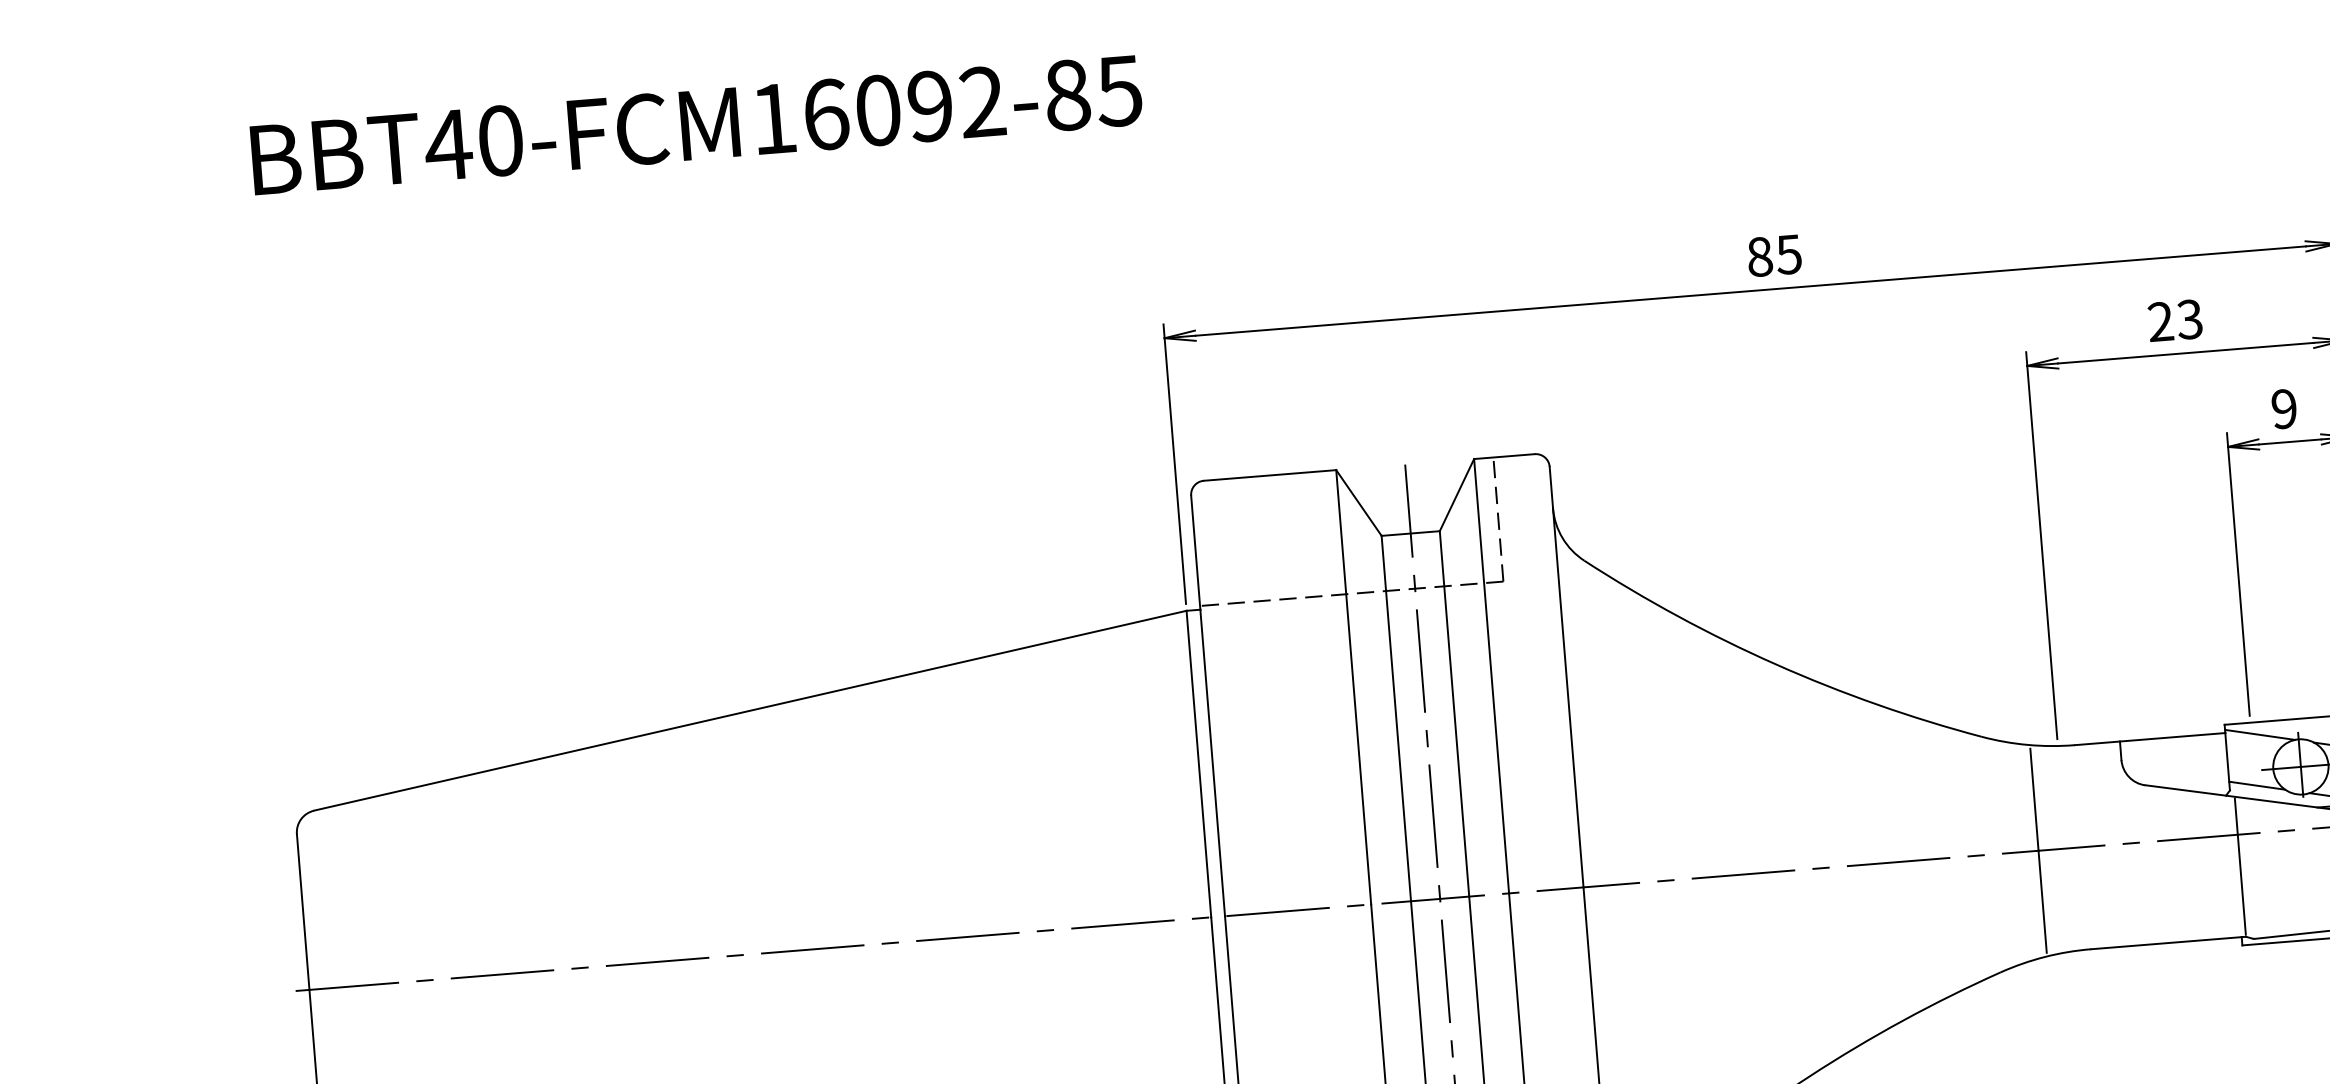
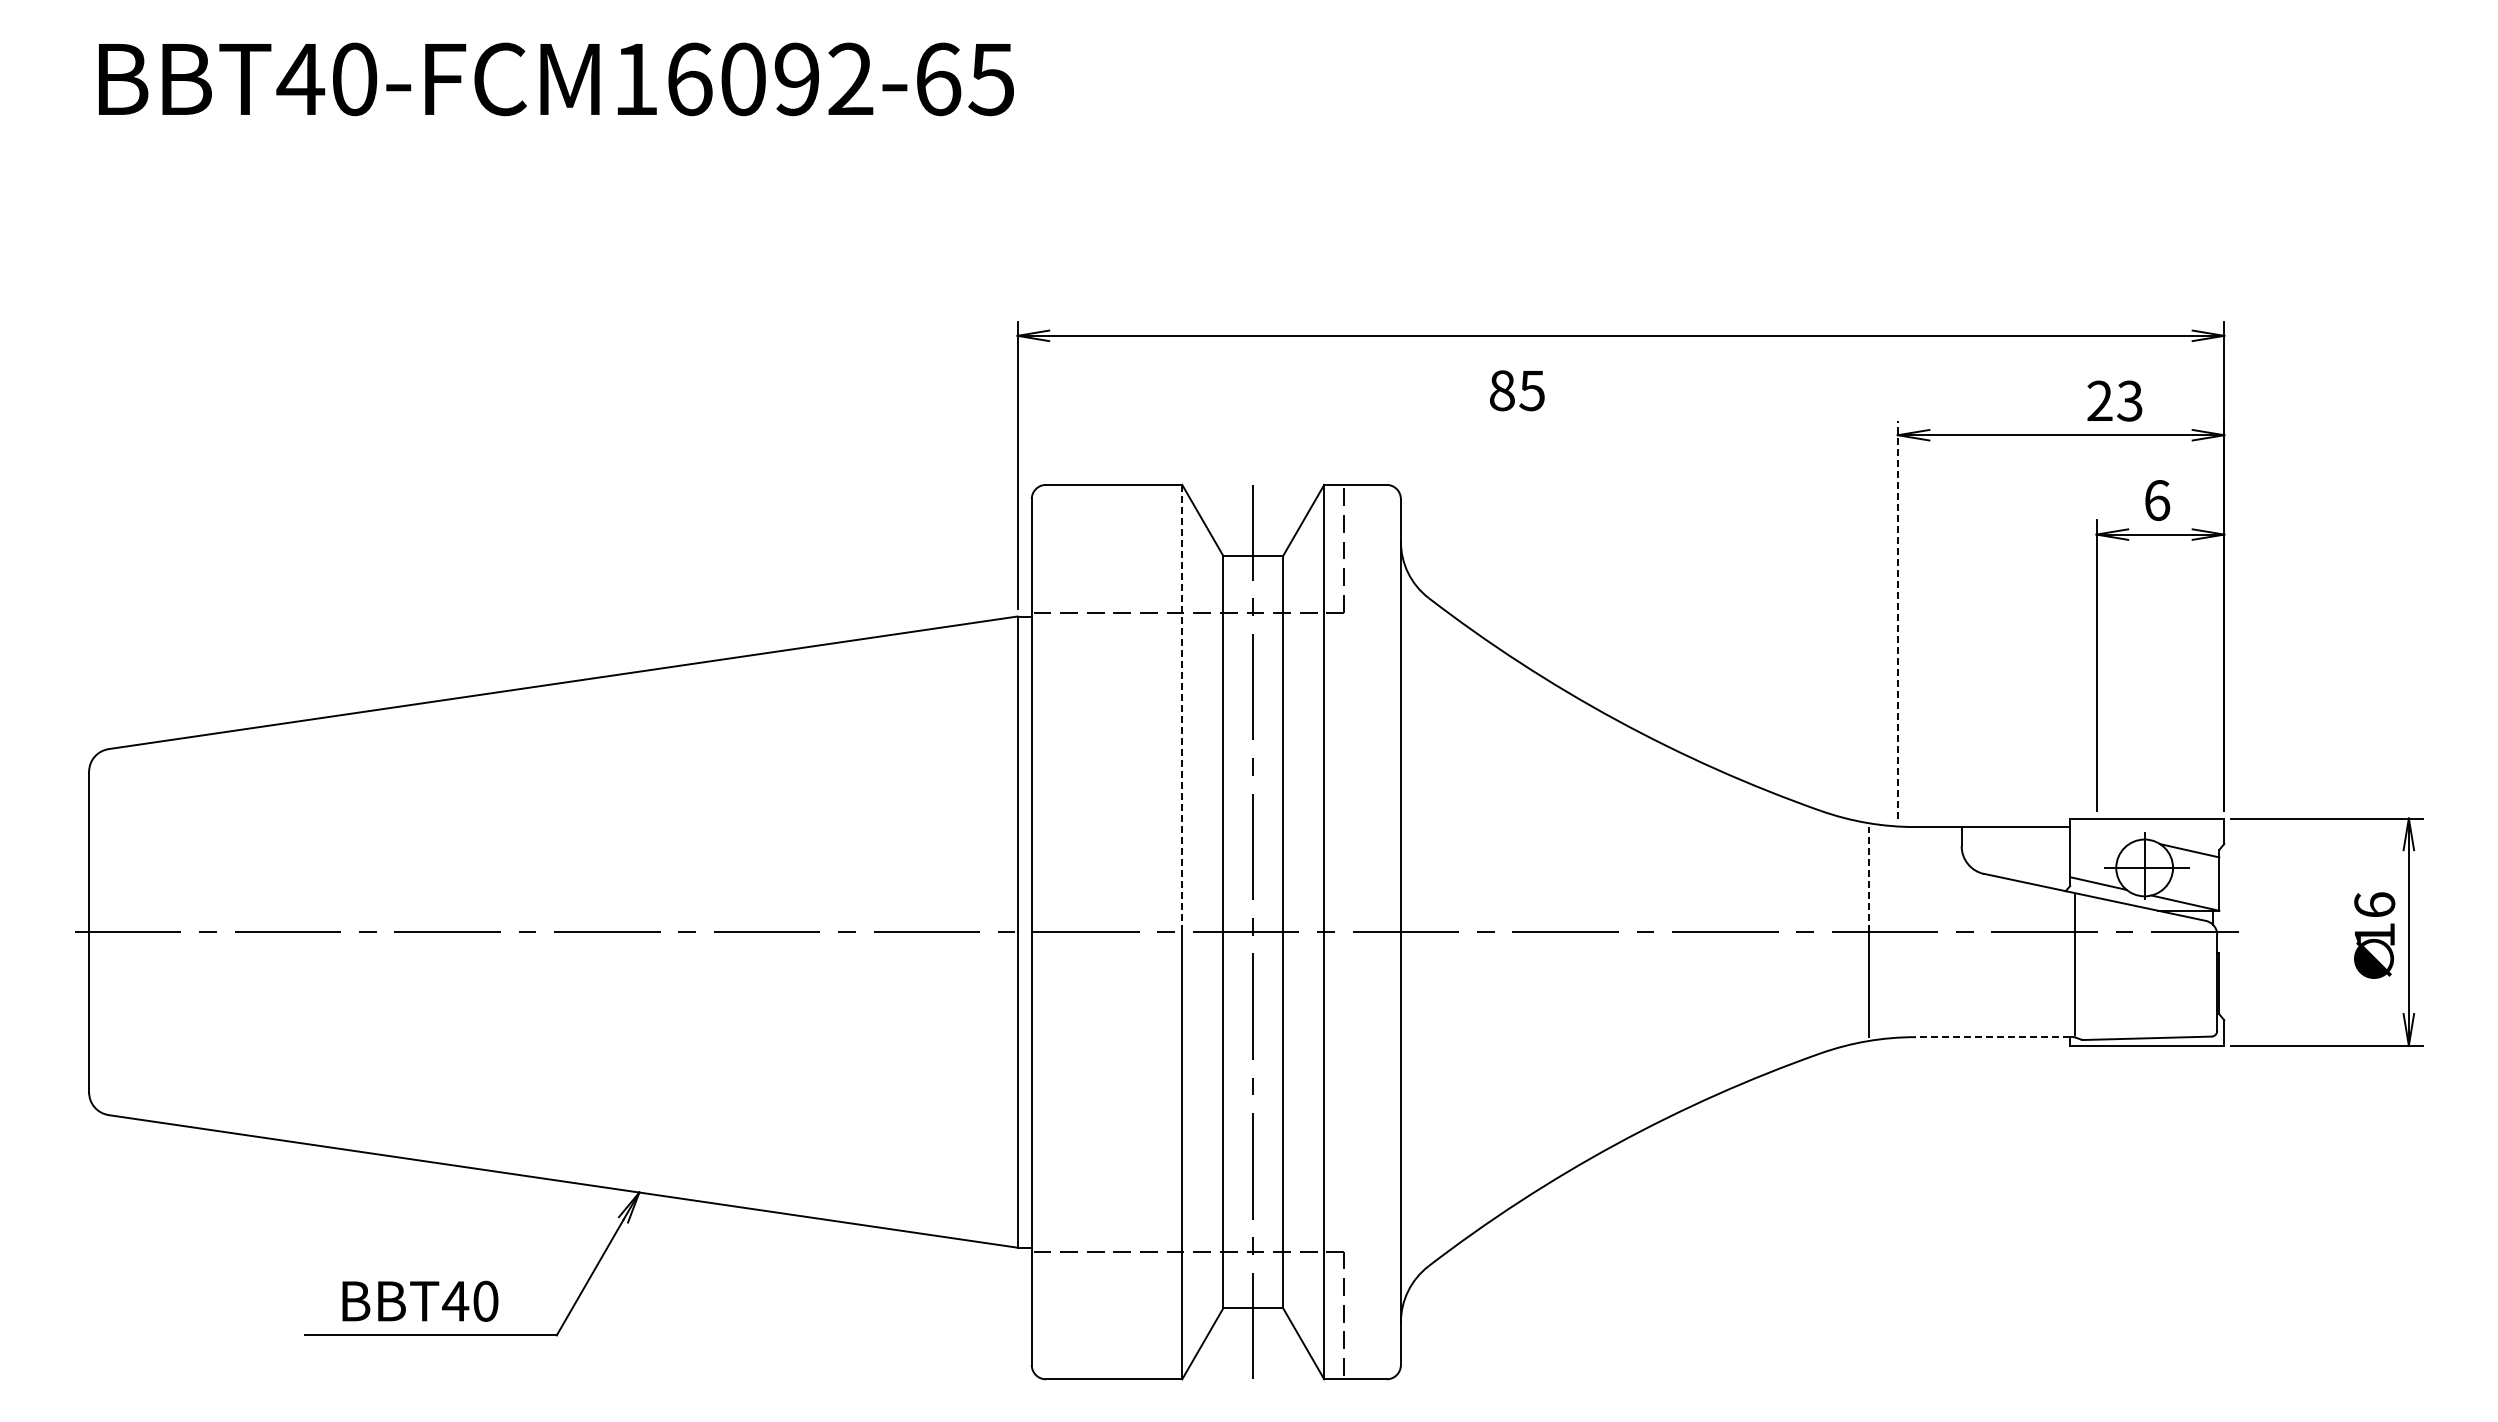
text: (1067, 95) -> (938, 79), BBT40-FCM16092-85 -> BBT40-FCM16092-65
text: (1774, 255) -> (1517, 390), moved
text: (2174, 320) -> (2114, 400), moved
text: (2284, 409) -> (2157, 500), 9 -> 6
line: (2041, 544) -> (1897, 619), solid -> dashed
line: (1353, 687) -> (1182, 708), solid -> dashed
line: (2260, 734) -> (2105, 831), removed
line: (2034, 799) -> (1869, 879), solid -> dashed
line: (2166, 943) -> (1992, 1037), solid -> dashed

